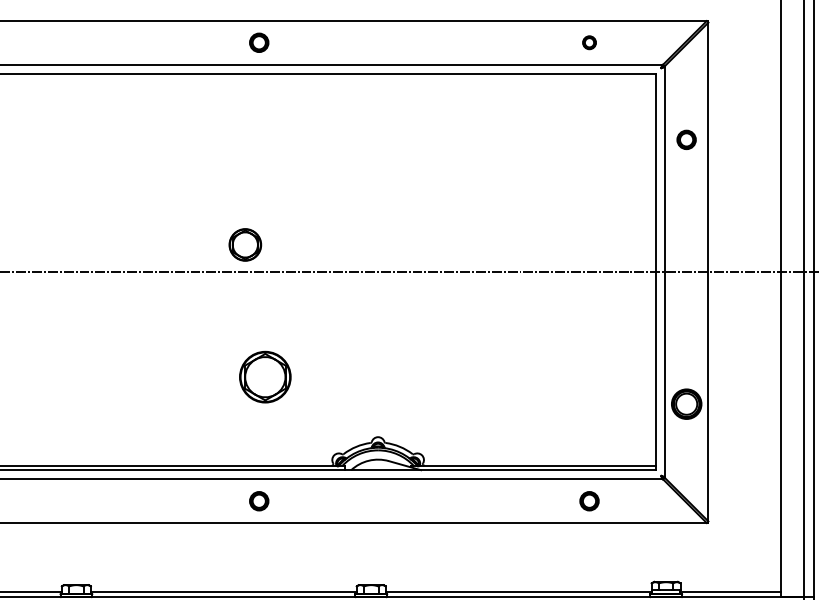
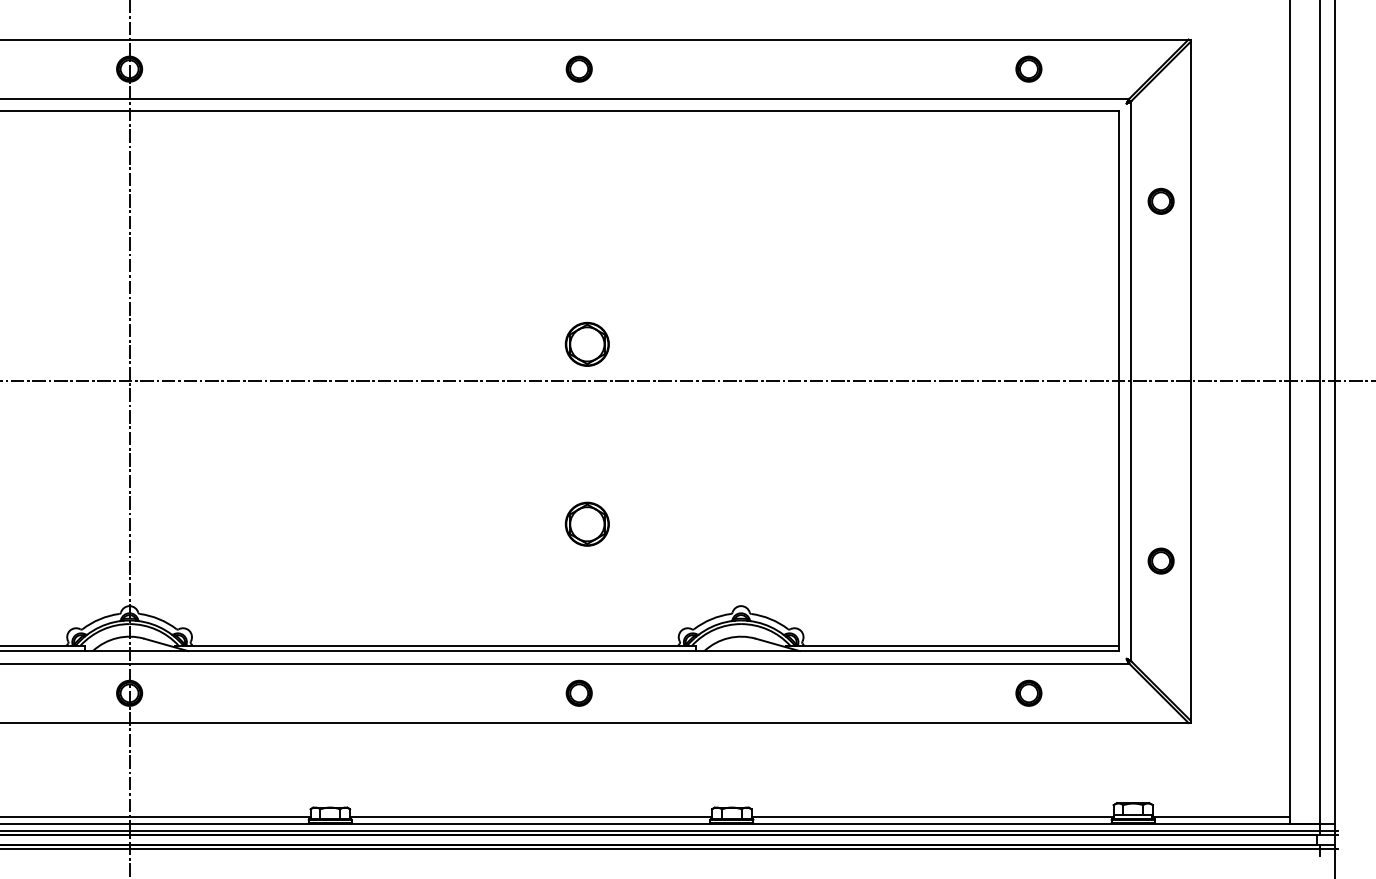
part: (589, 42) -> (1028, 68), size x1.43
part: (244, 244) -> (586, 343), moved
part: (264, 376) -> (586, 523), size x0.62
part: (686, 403) -> (1160, 560), size x0.62

